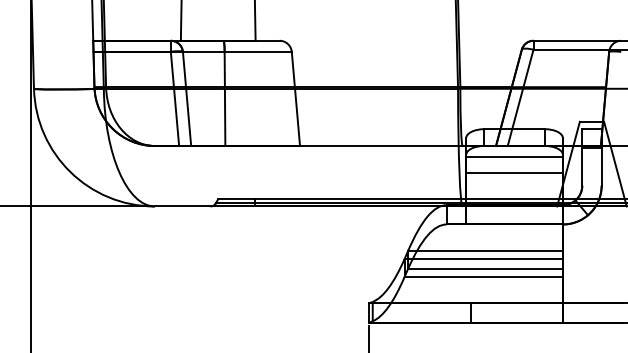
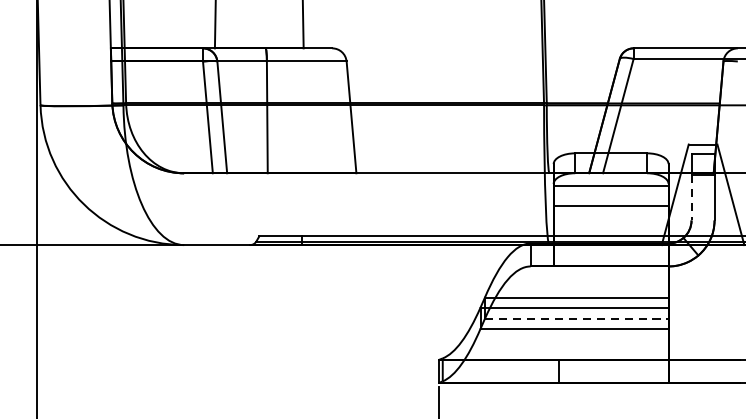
line: (582, 167) -> (691, 198), solid -> dashed
line: (486, 268) -> (577, 318), solid -> dashed

